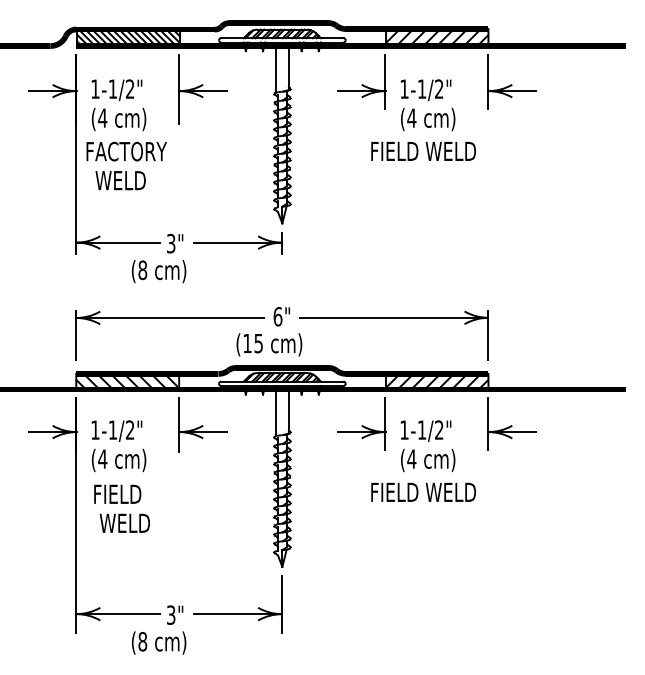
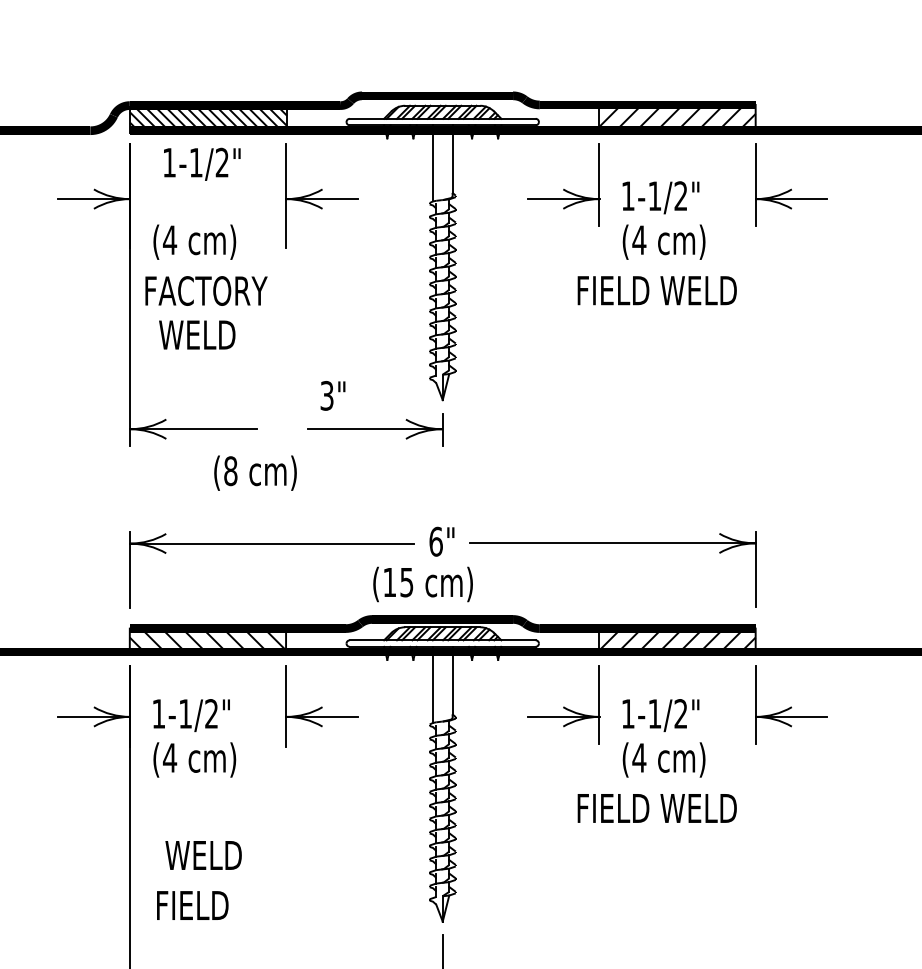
text: (116, 90) -> (201, 164), moved
text: (175, 243) -> (333, 395), moved
text: (117, 493) -> (192, 904), moved

